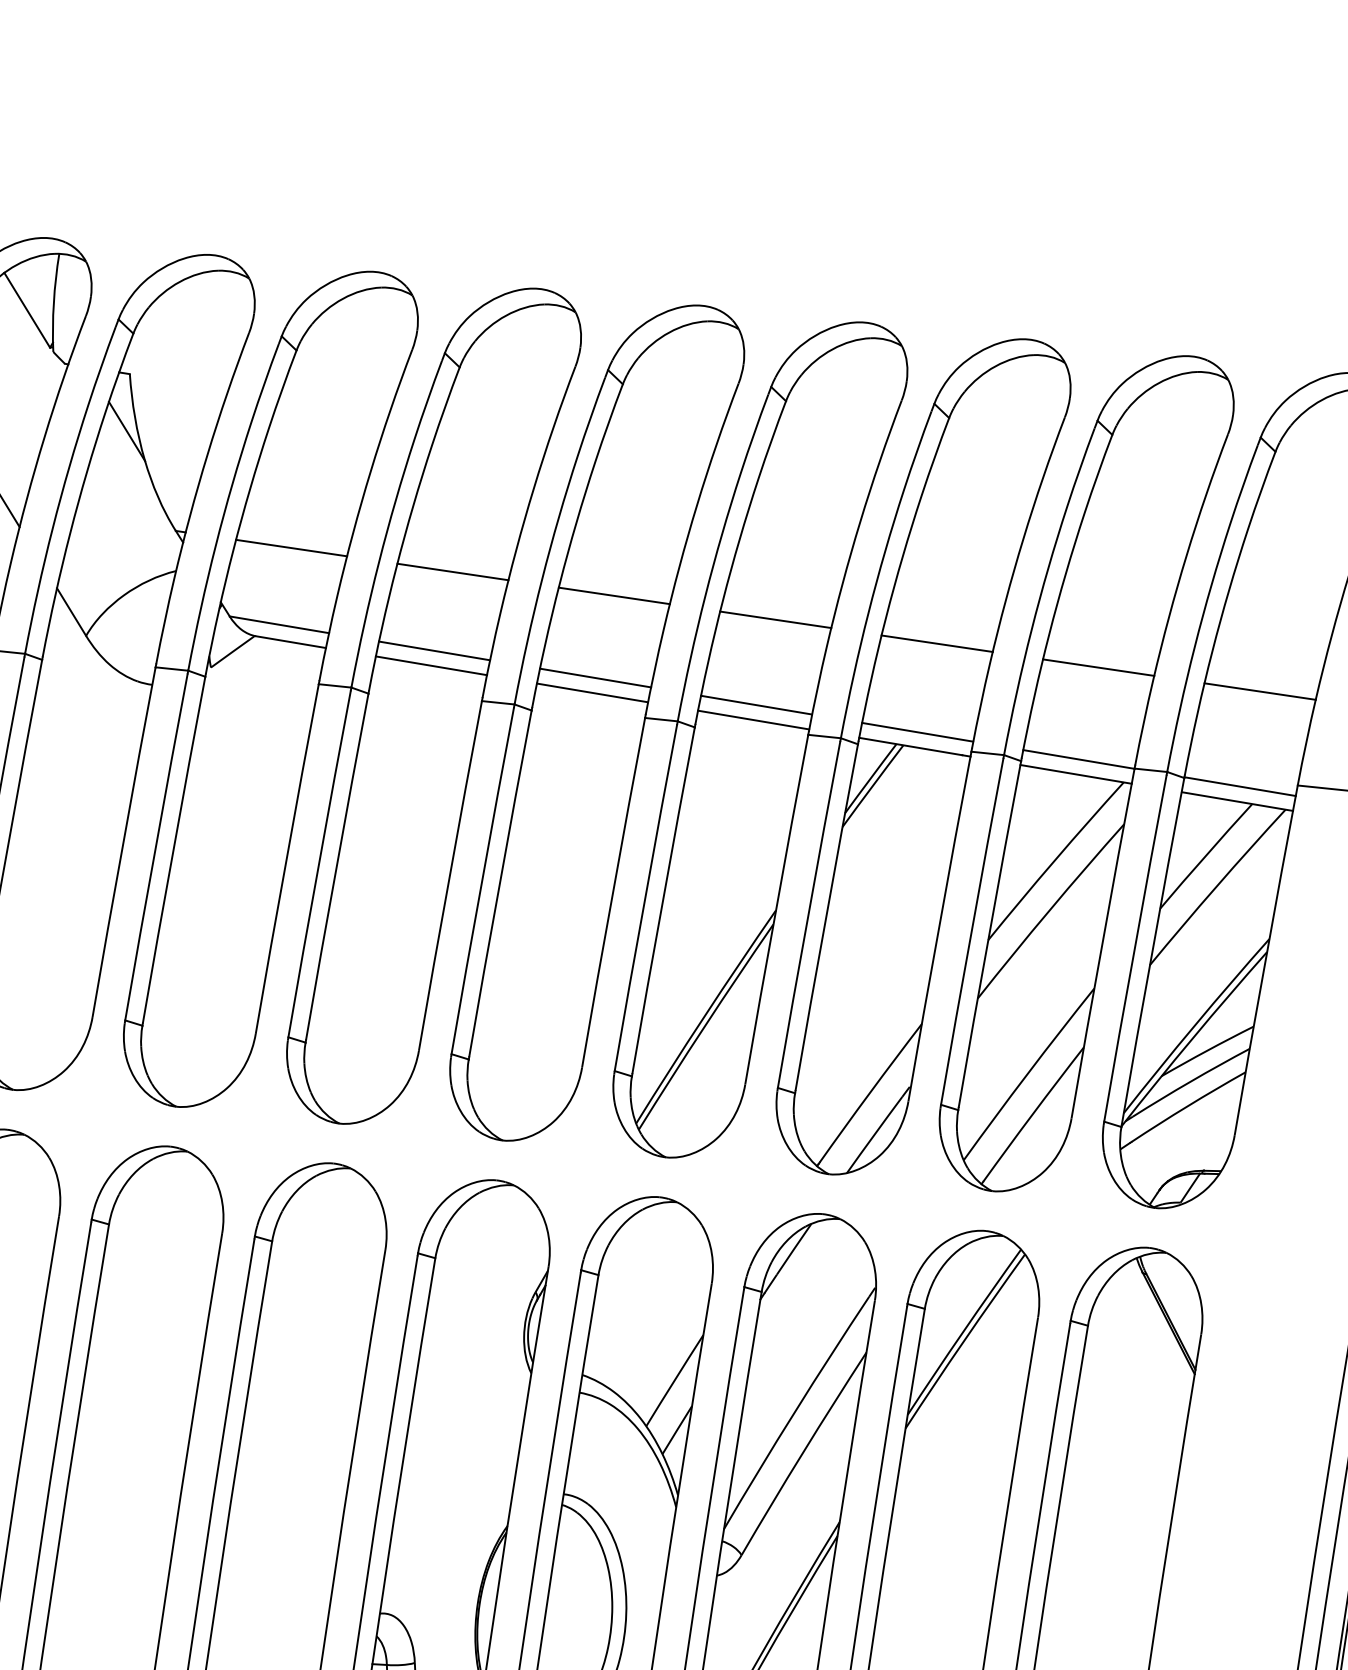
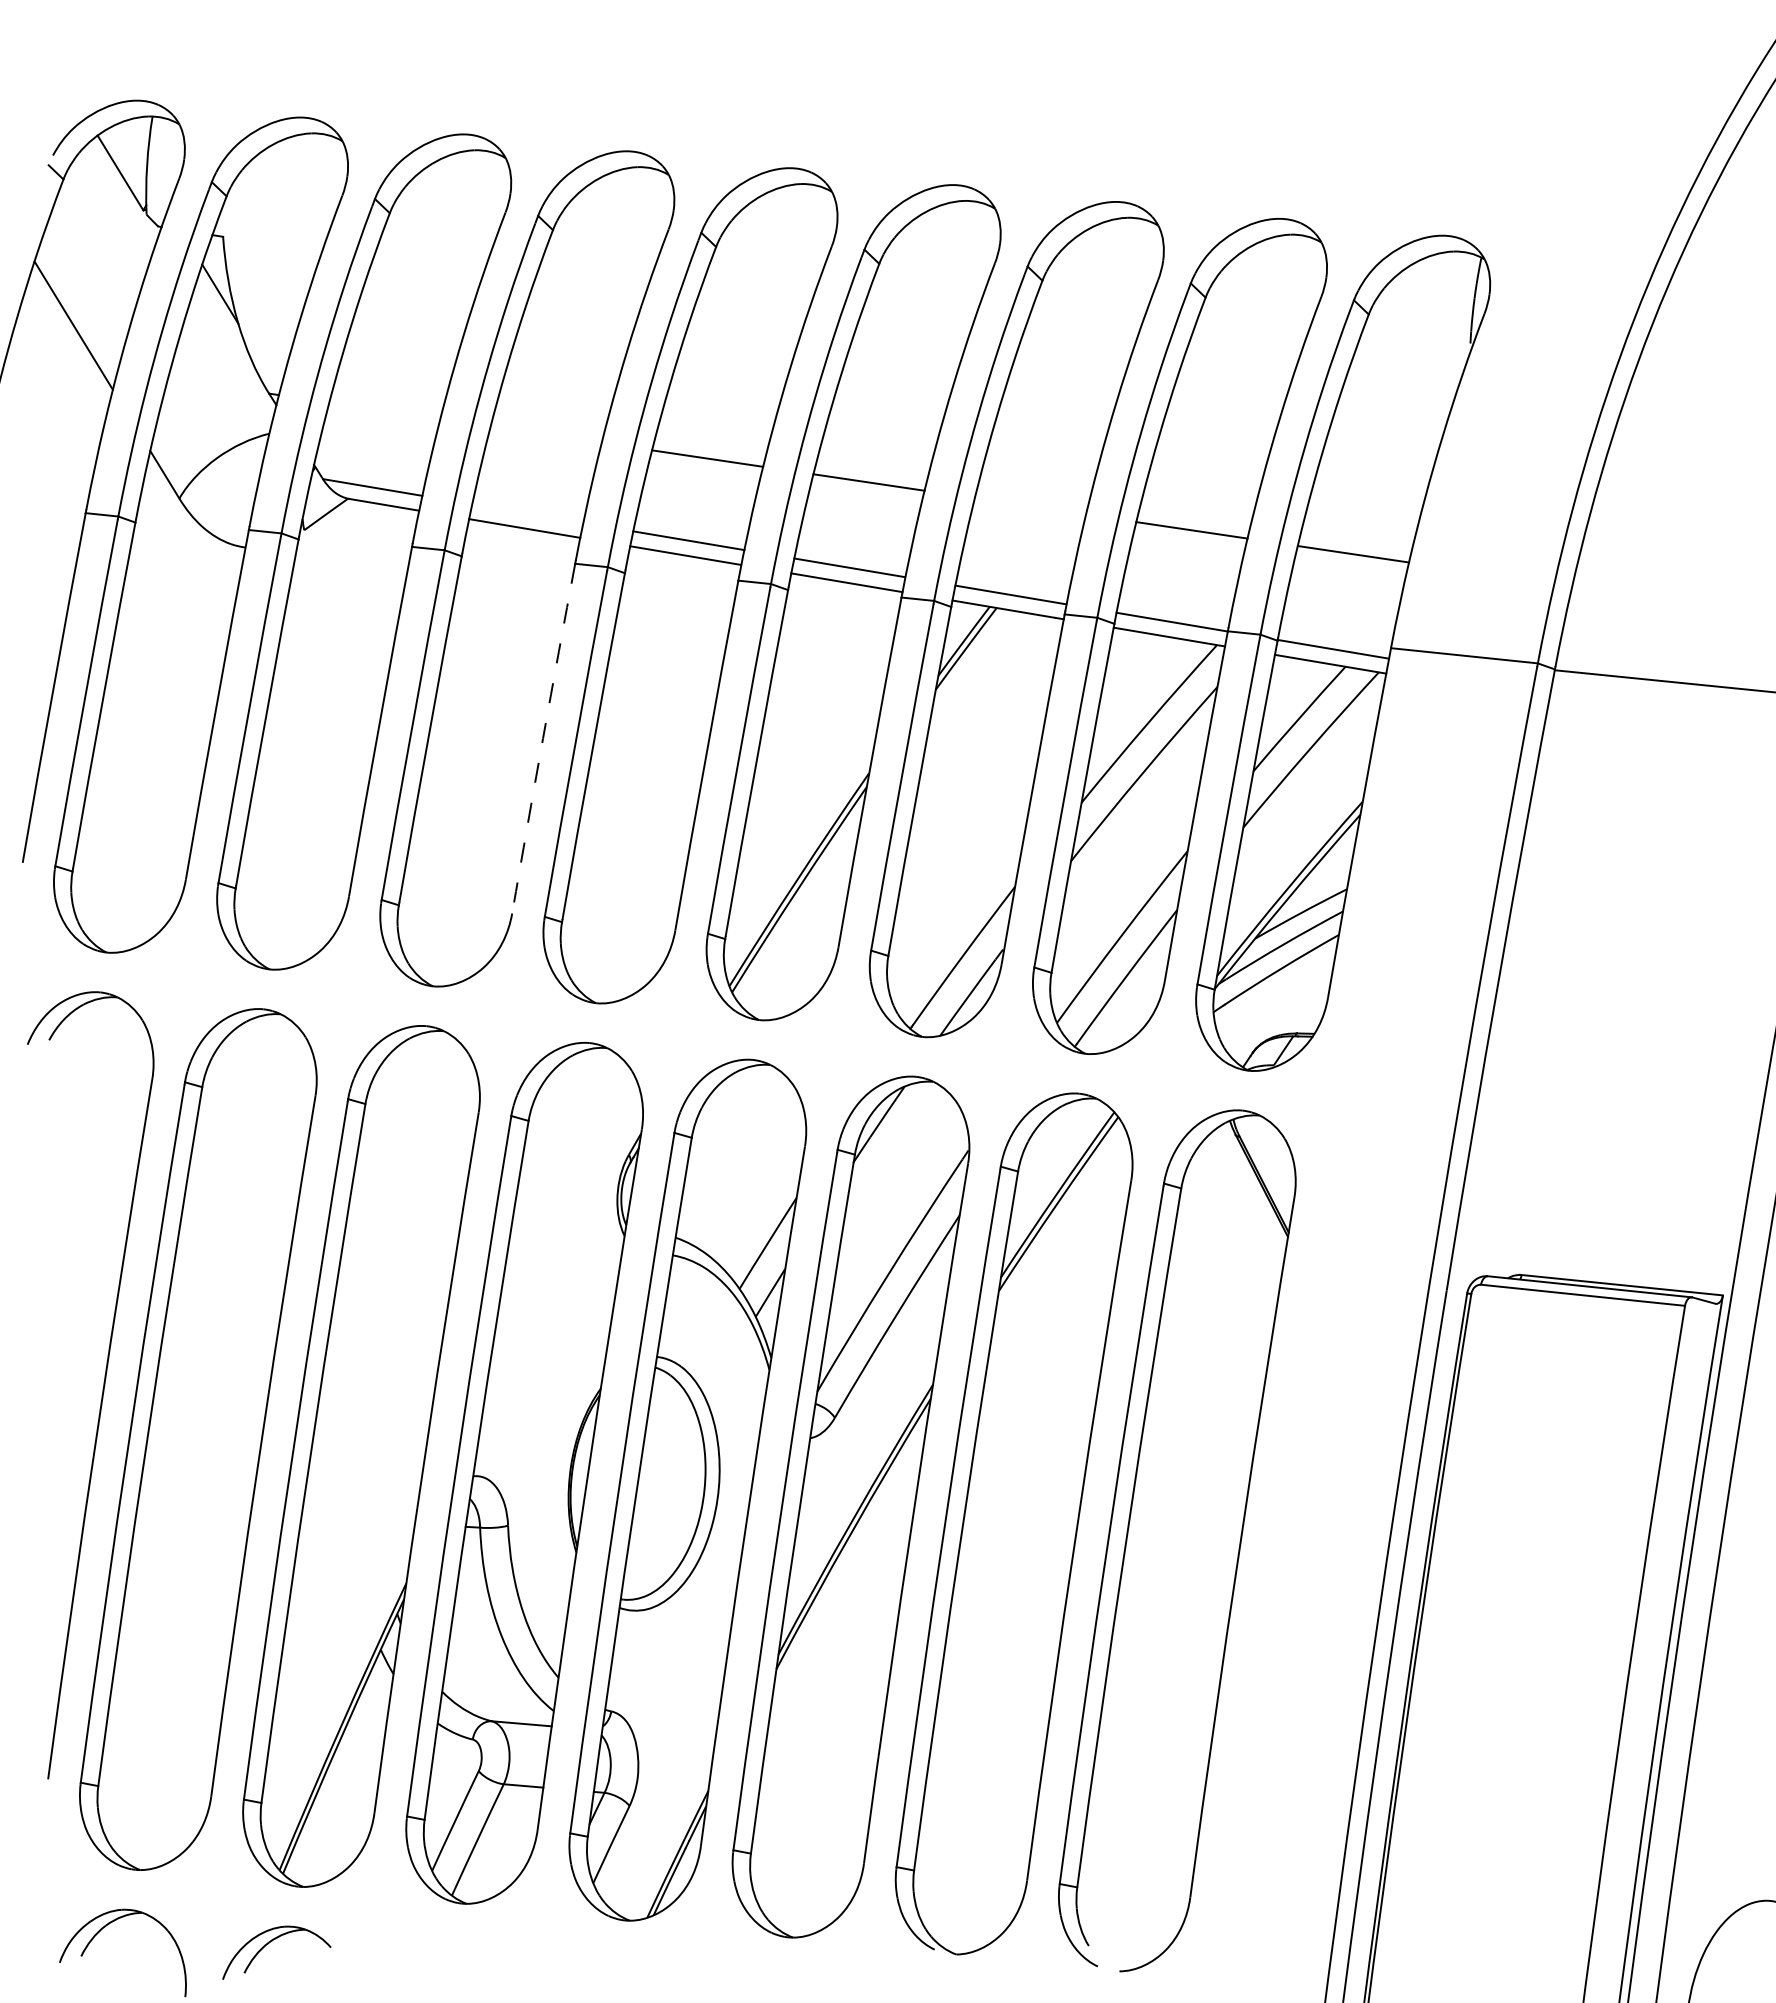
line: (291, 547) -> (384, 410), removed
line: (452, 571) -> (545, 434), removed
line: (937, 643) -> (1030, 506), removed
line: (434, 650) -> (527, 513), removed
arc: (450, 875) -> (543, 738), solid -> dashed

